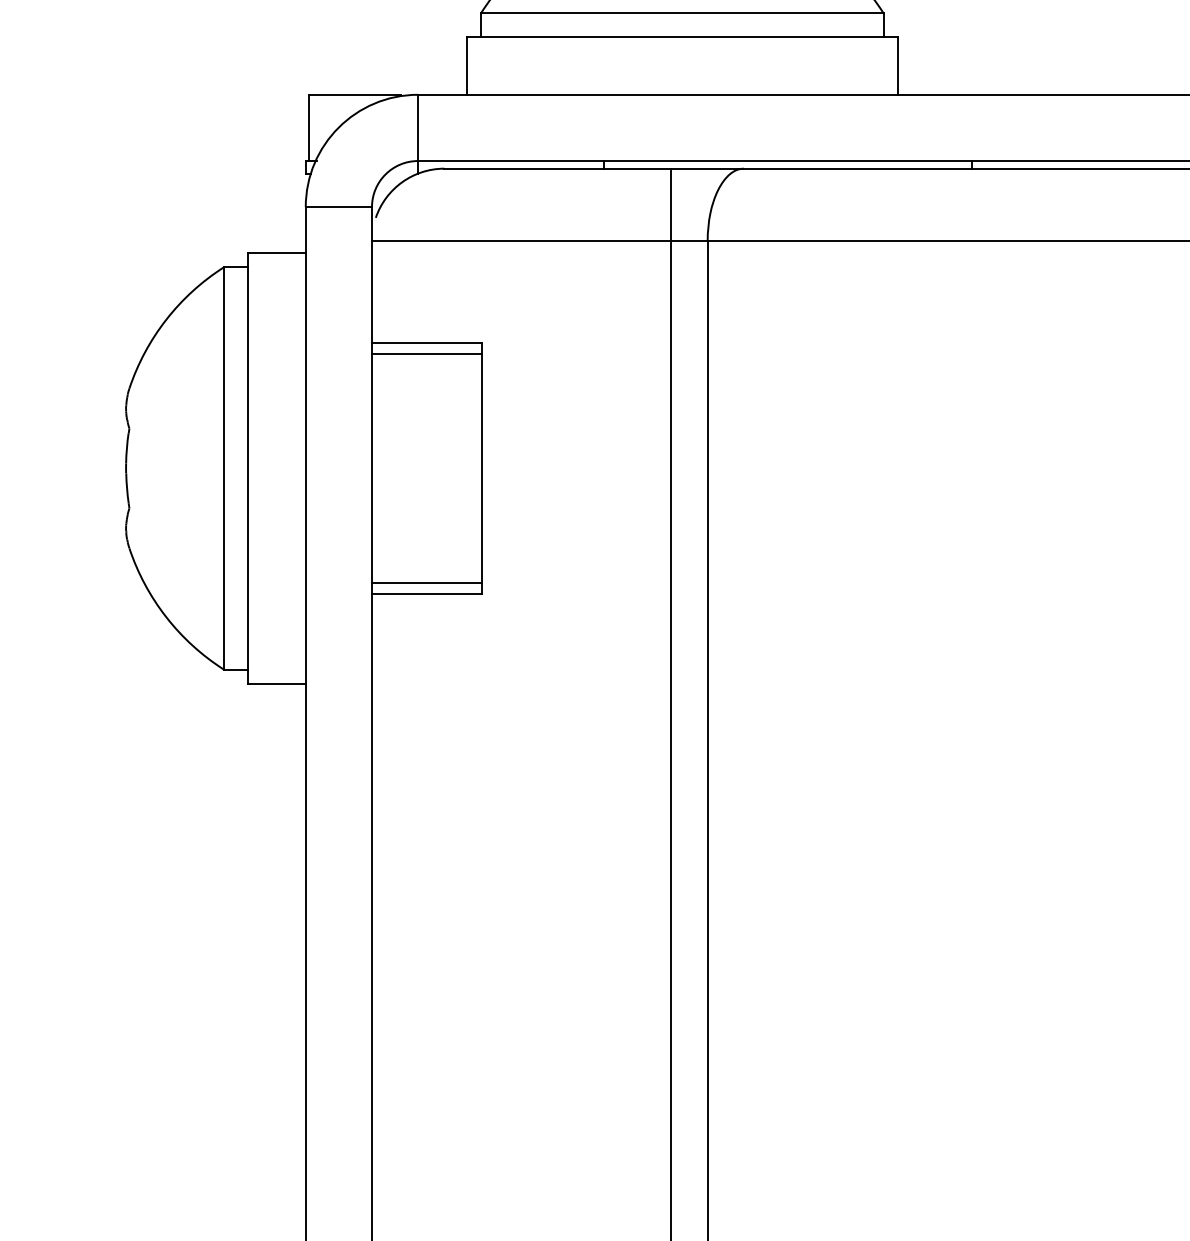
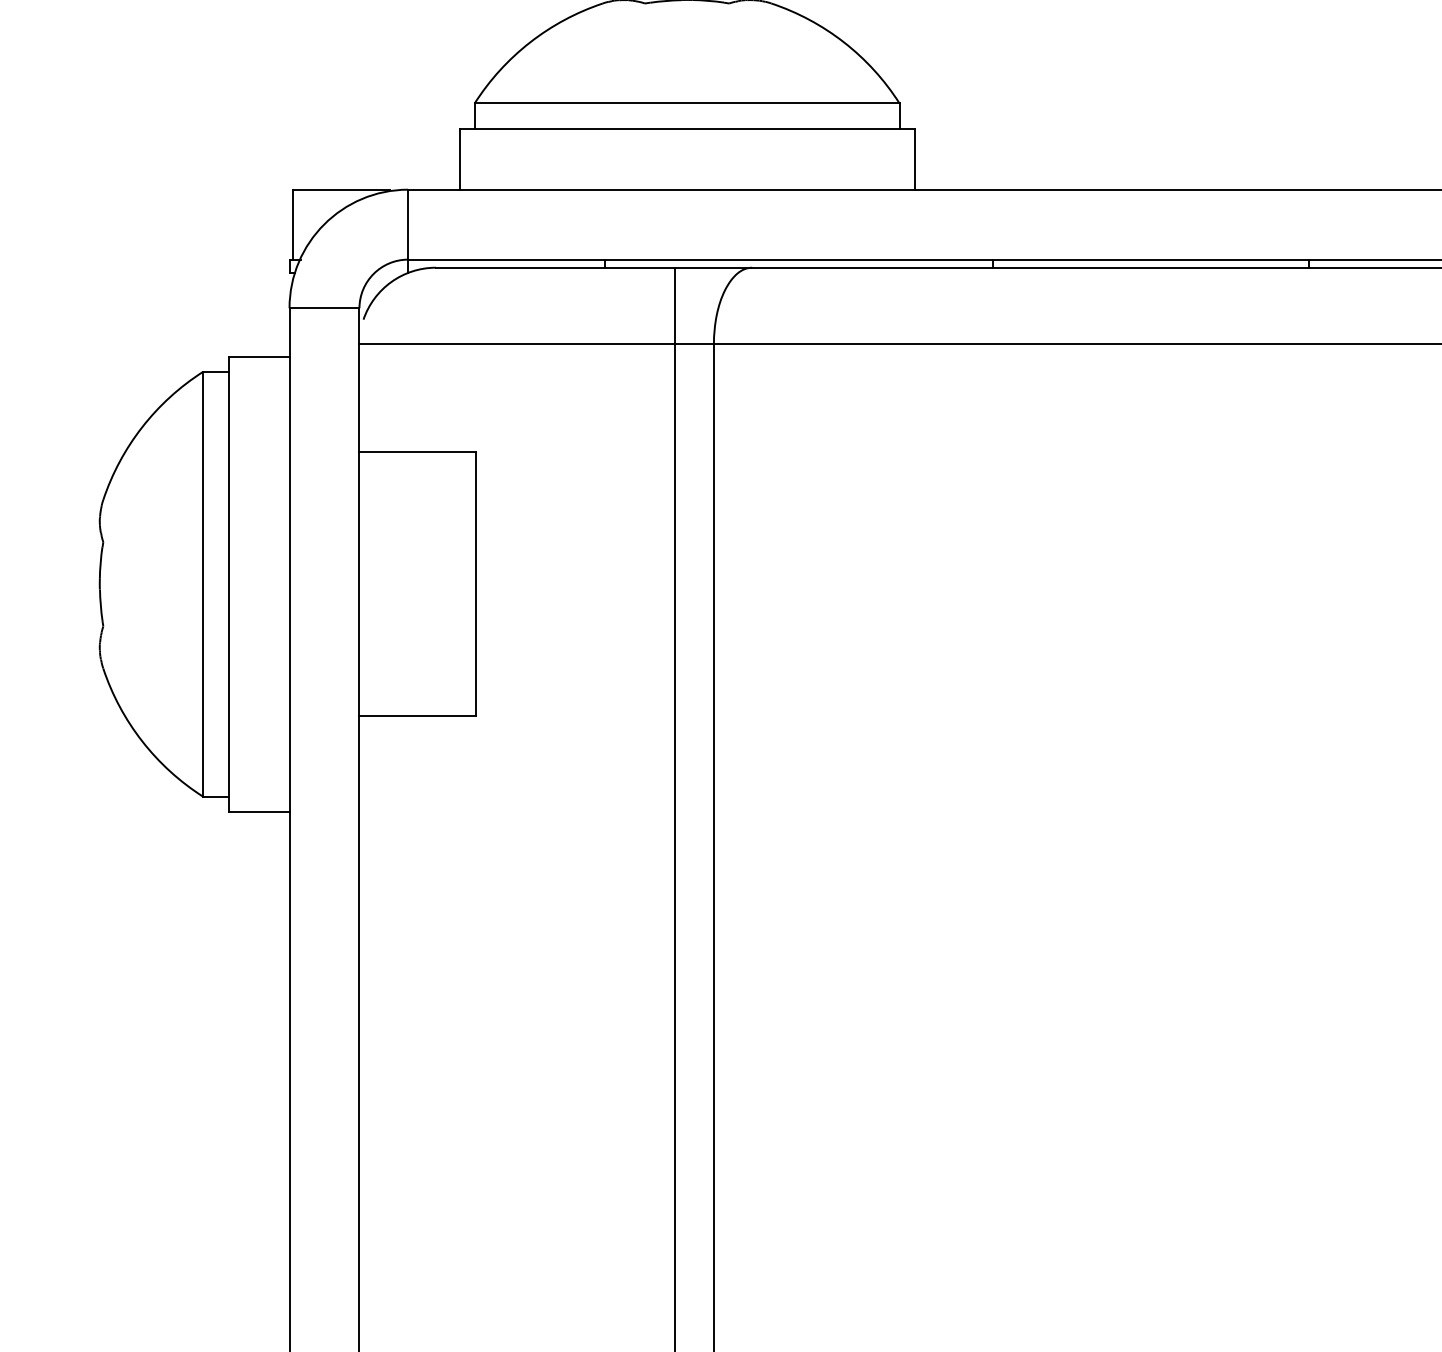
line: (426, 353) -> (417, 462), removed
line: (426, 583) -> (417, 705), removed

